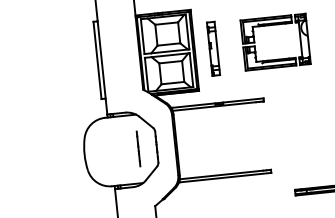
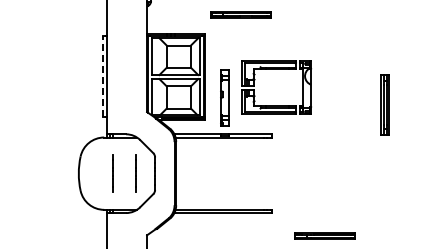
part: (273, 24) -> (276, 69), moved
part: (212, 48) -> (224, 97), moved
line: (97, 60) -> (102, 76), solid -> dashed
line: (116, 151) -> (112, 173), added

